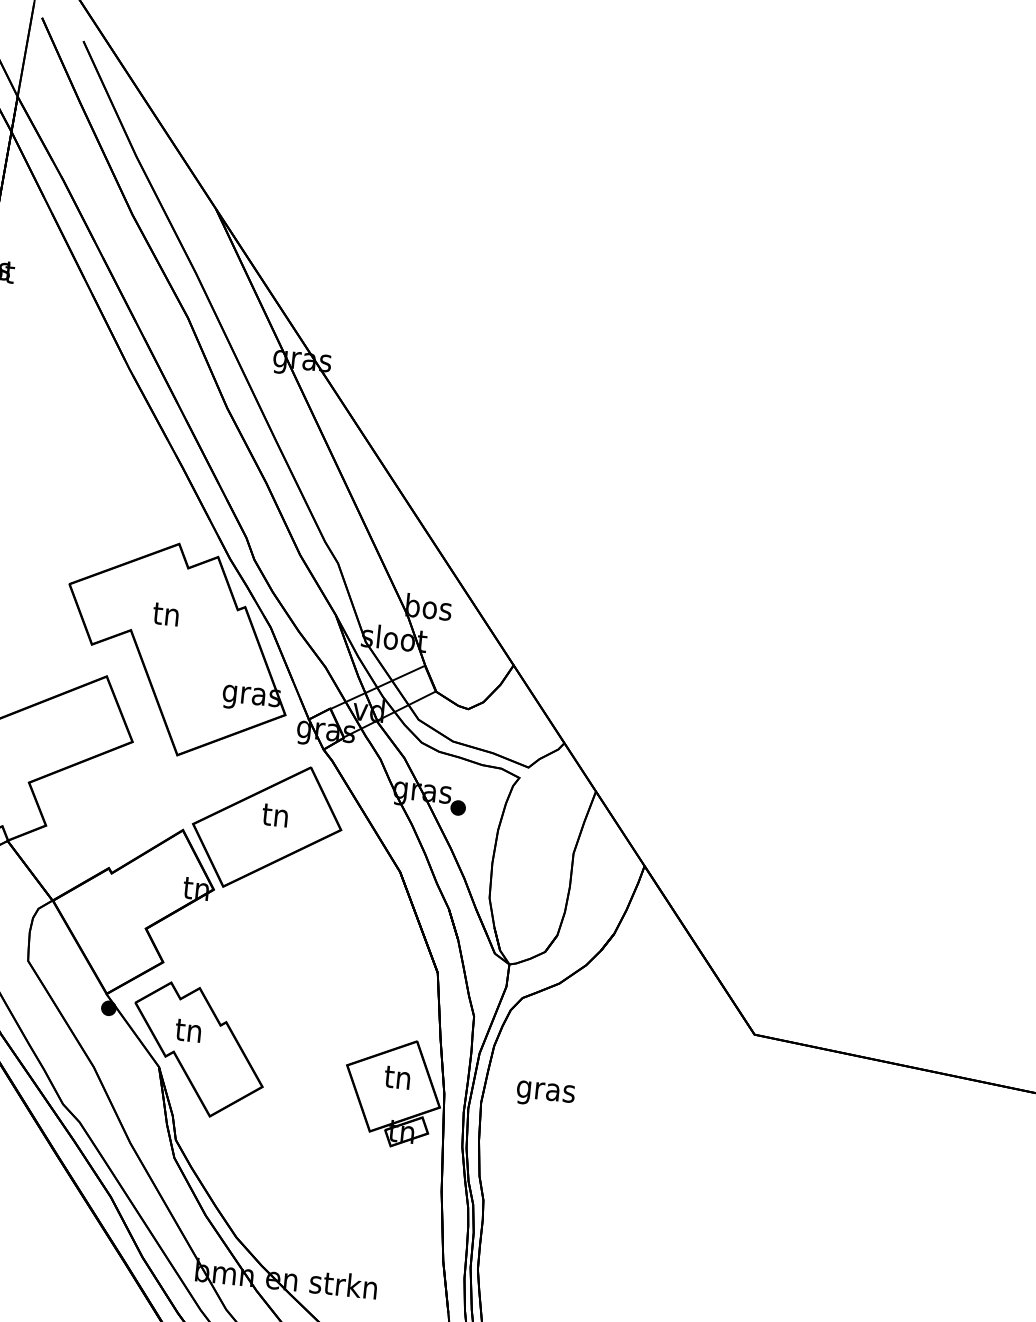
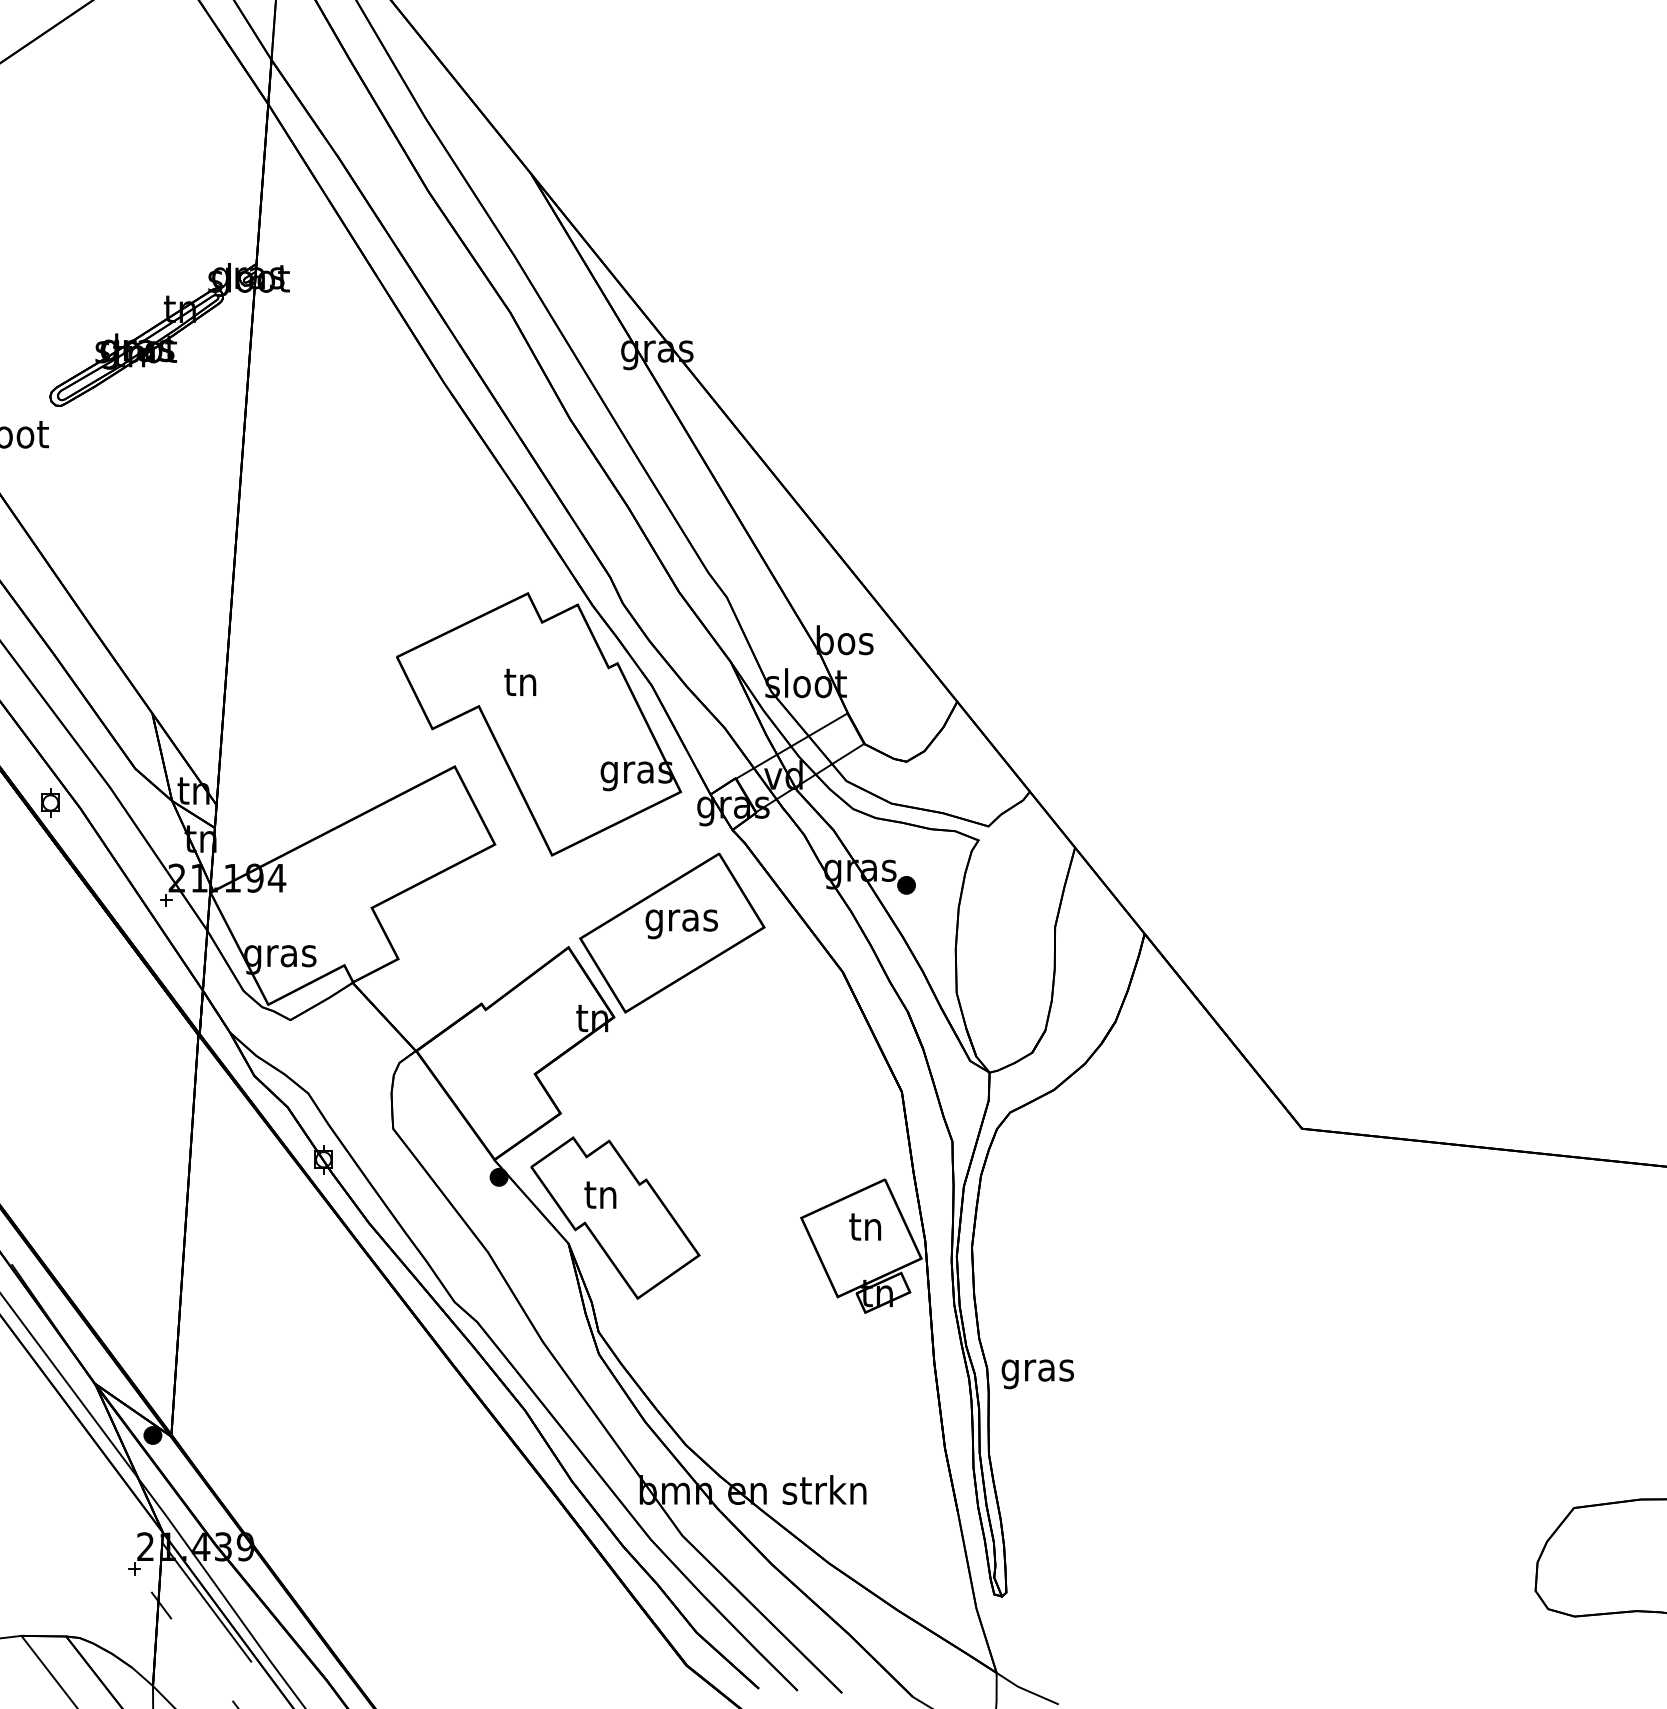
text: (275, 818) -> (681, 921), tn -> gras
text: (545, 1094) -> (1037, 1374), moved

